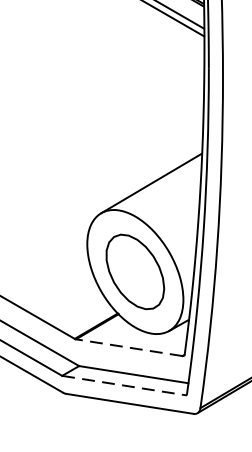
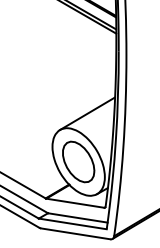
line: (127, 348) -> (74, 203), dashed -> solid
line: (125, 386) -> (73, 224), dashed -> solid

